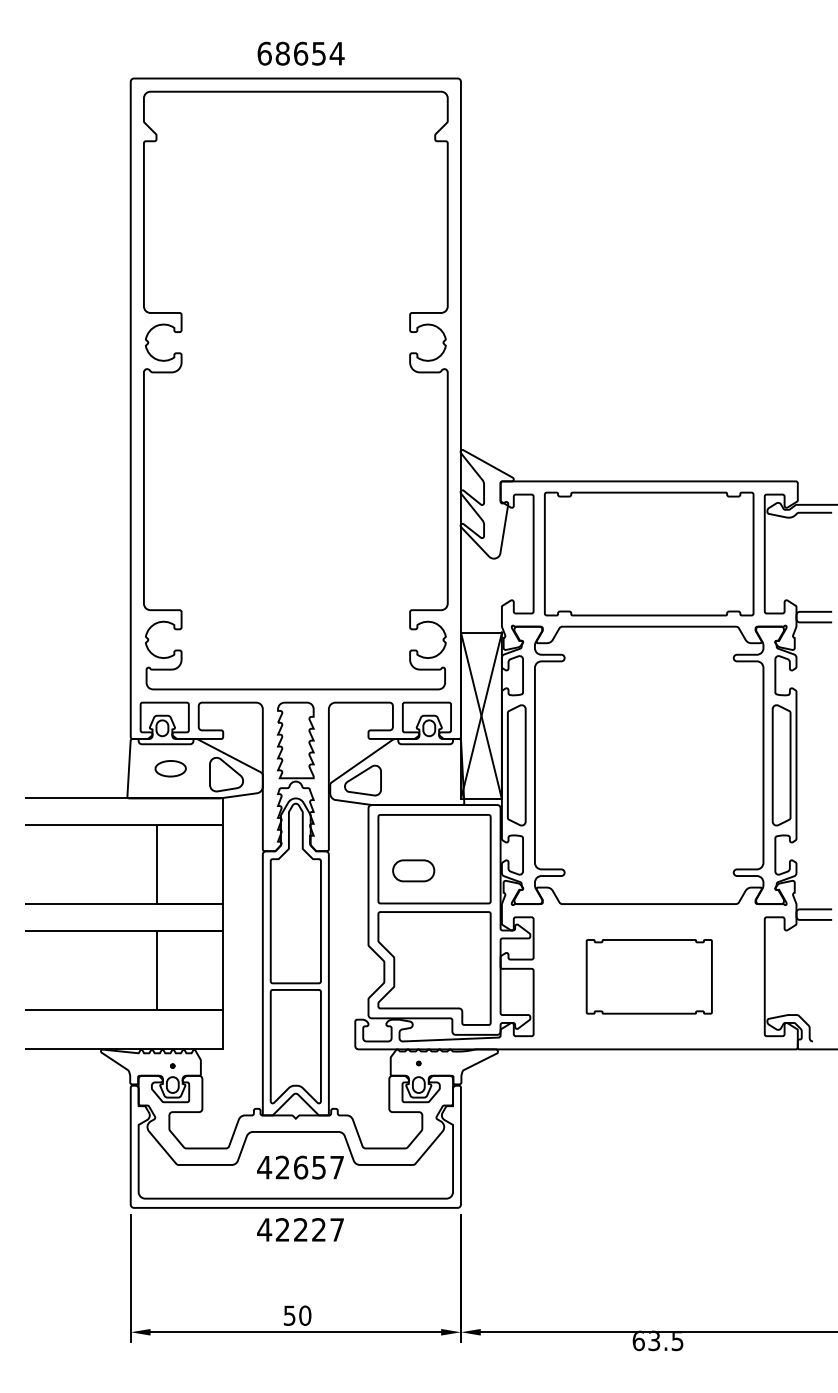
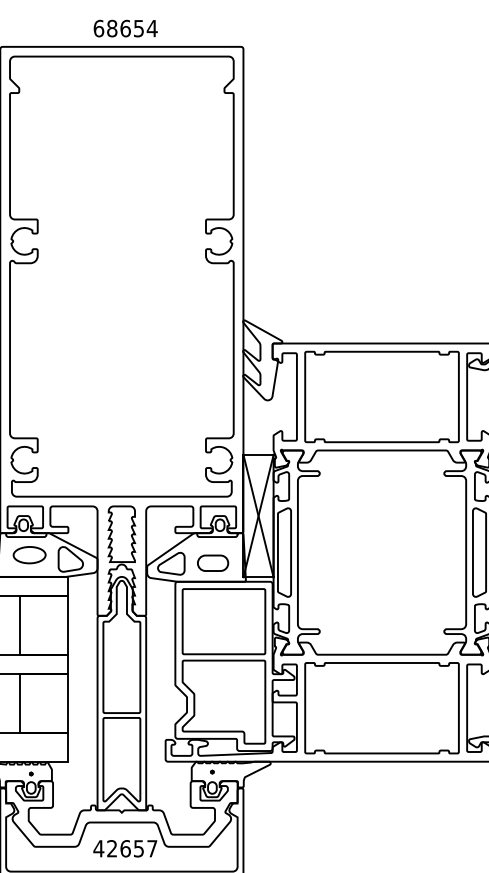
part: (170, 768) -> (29, 554), size x1.43
part: (413, 870) -> (212, 562), moved
part: (649, 976) -> (382, 708), size x1.67

